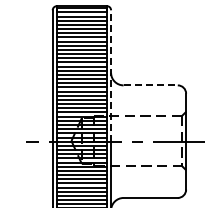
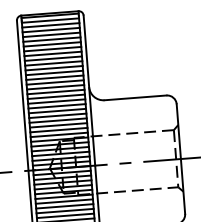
line: (111, 76) -> (89, 91), dashed -> solid
line: (151, 85) -> (136, 97), dashed -> solid

